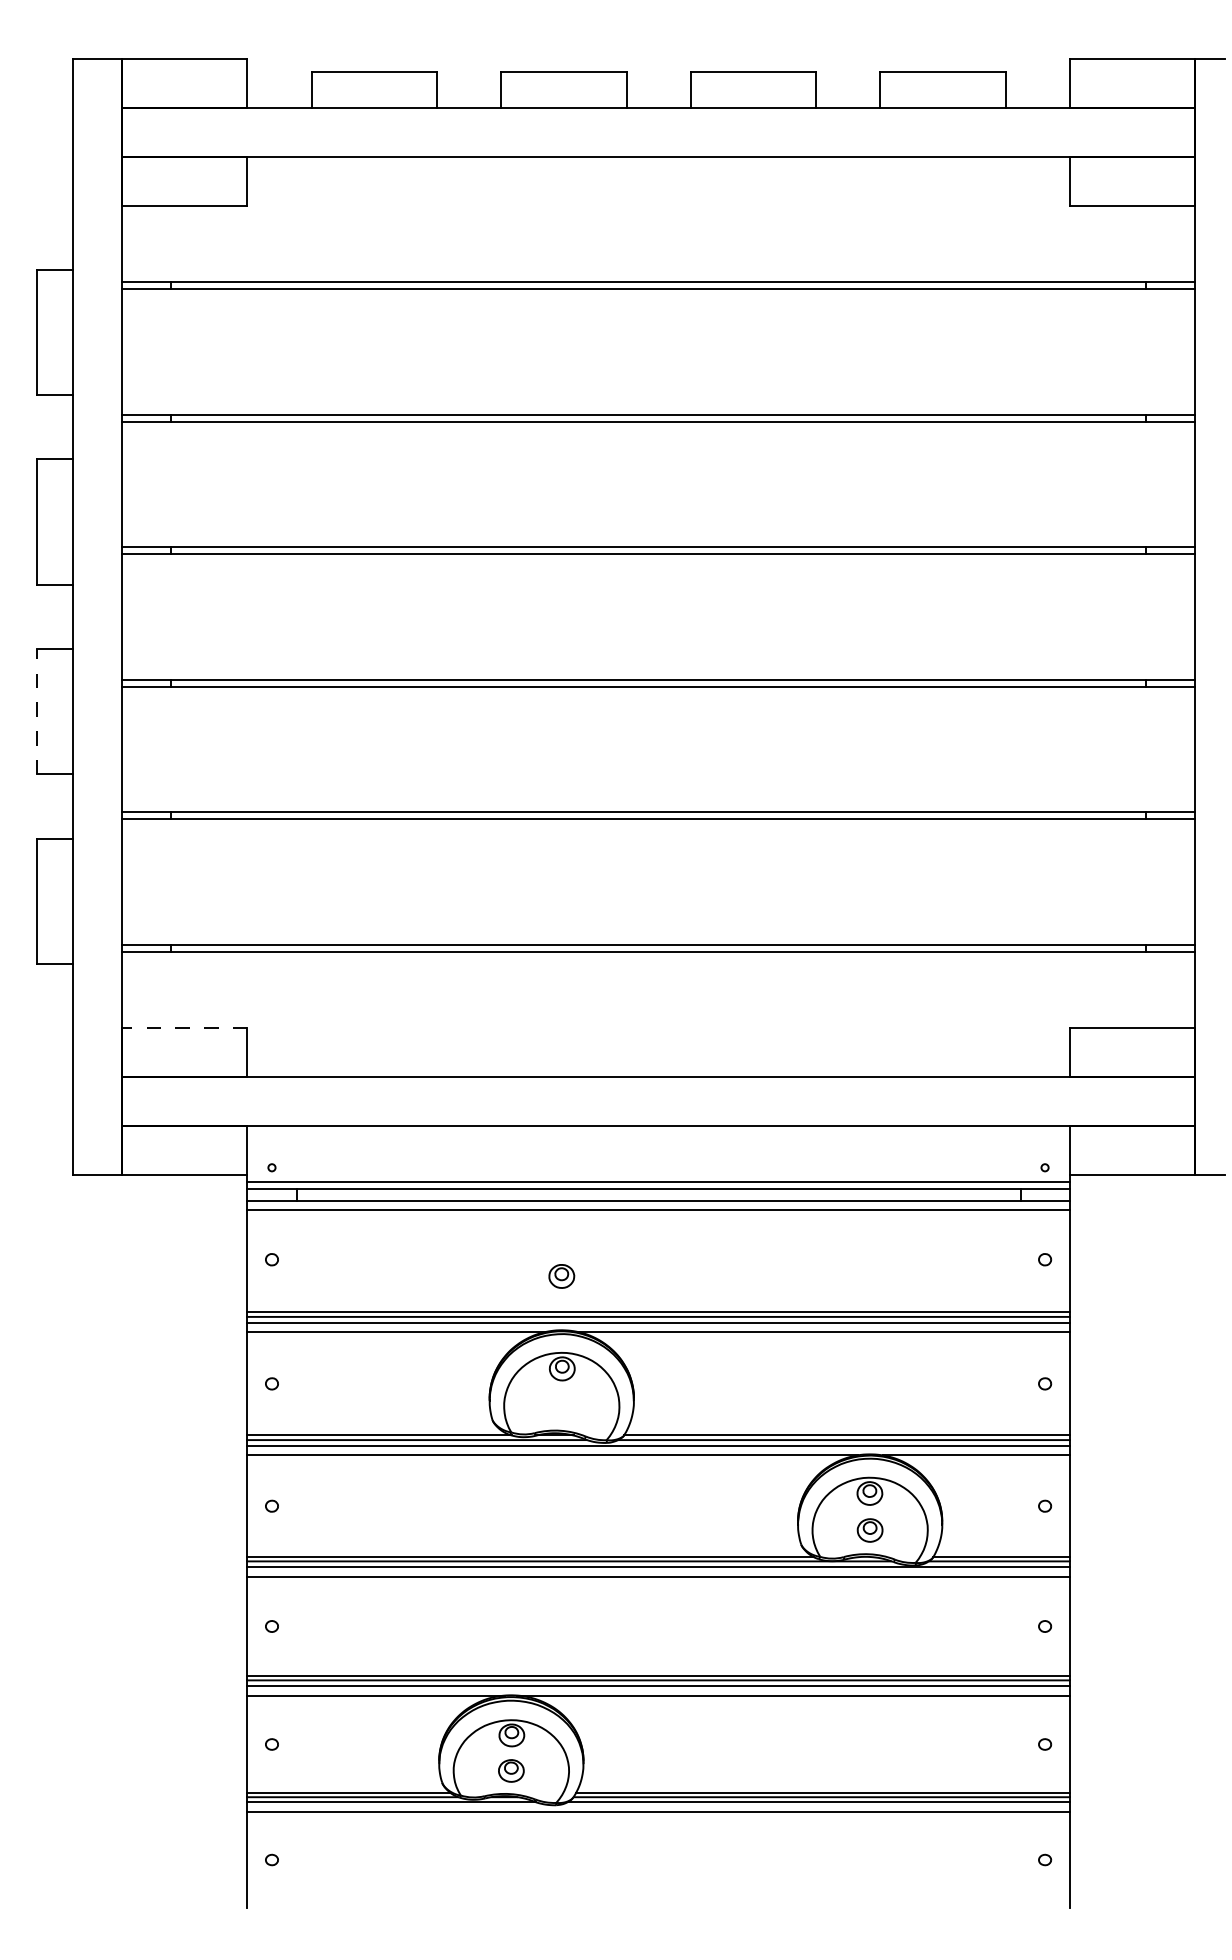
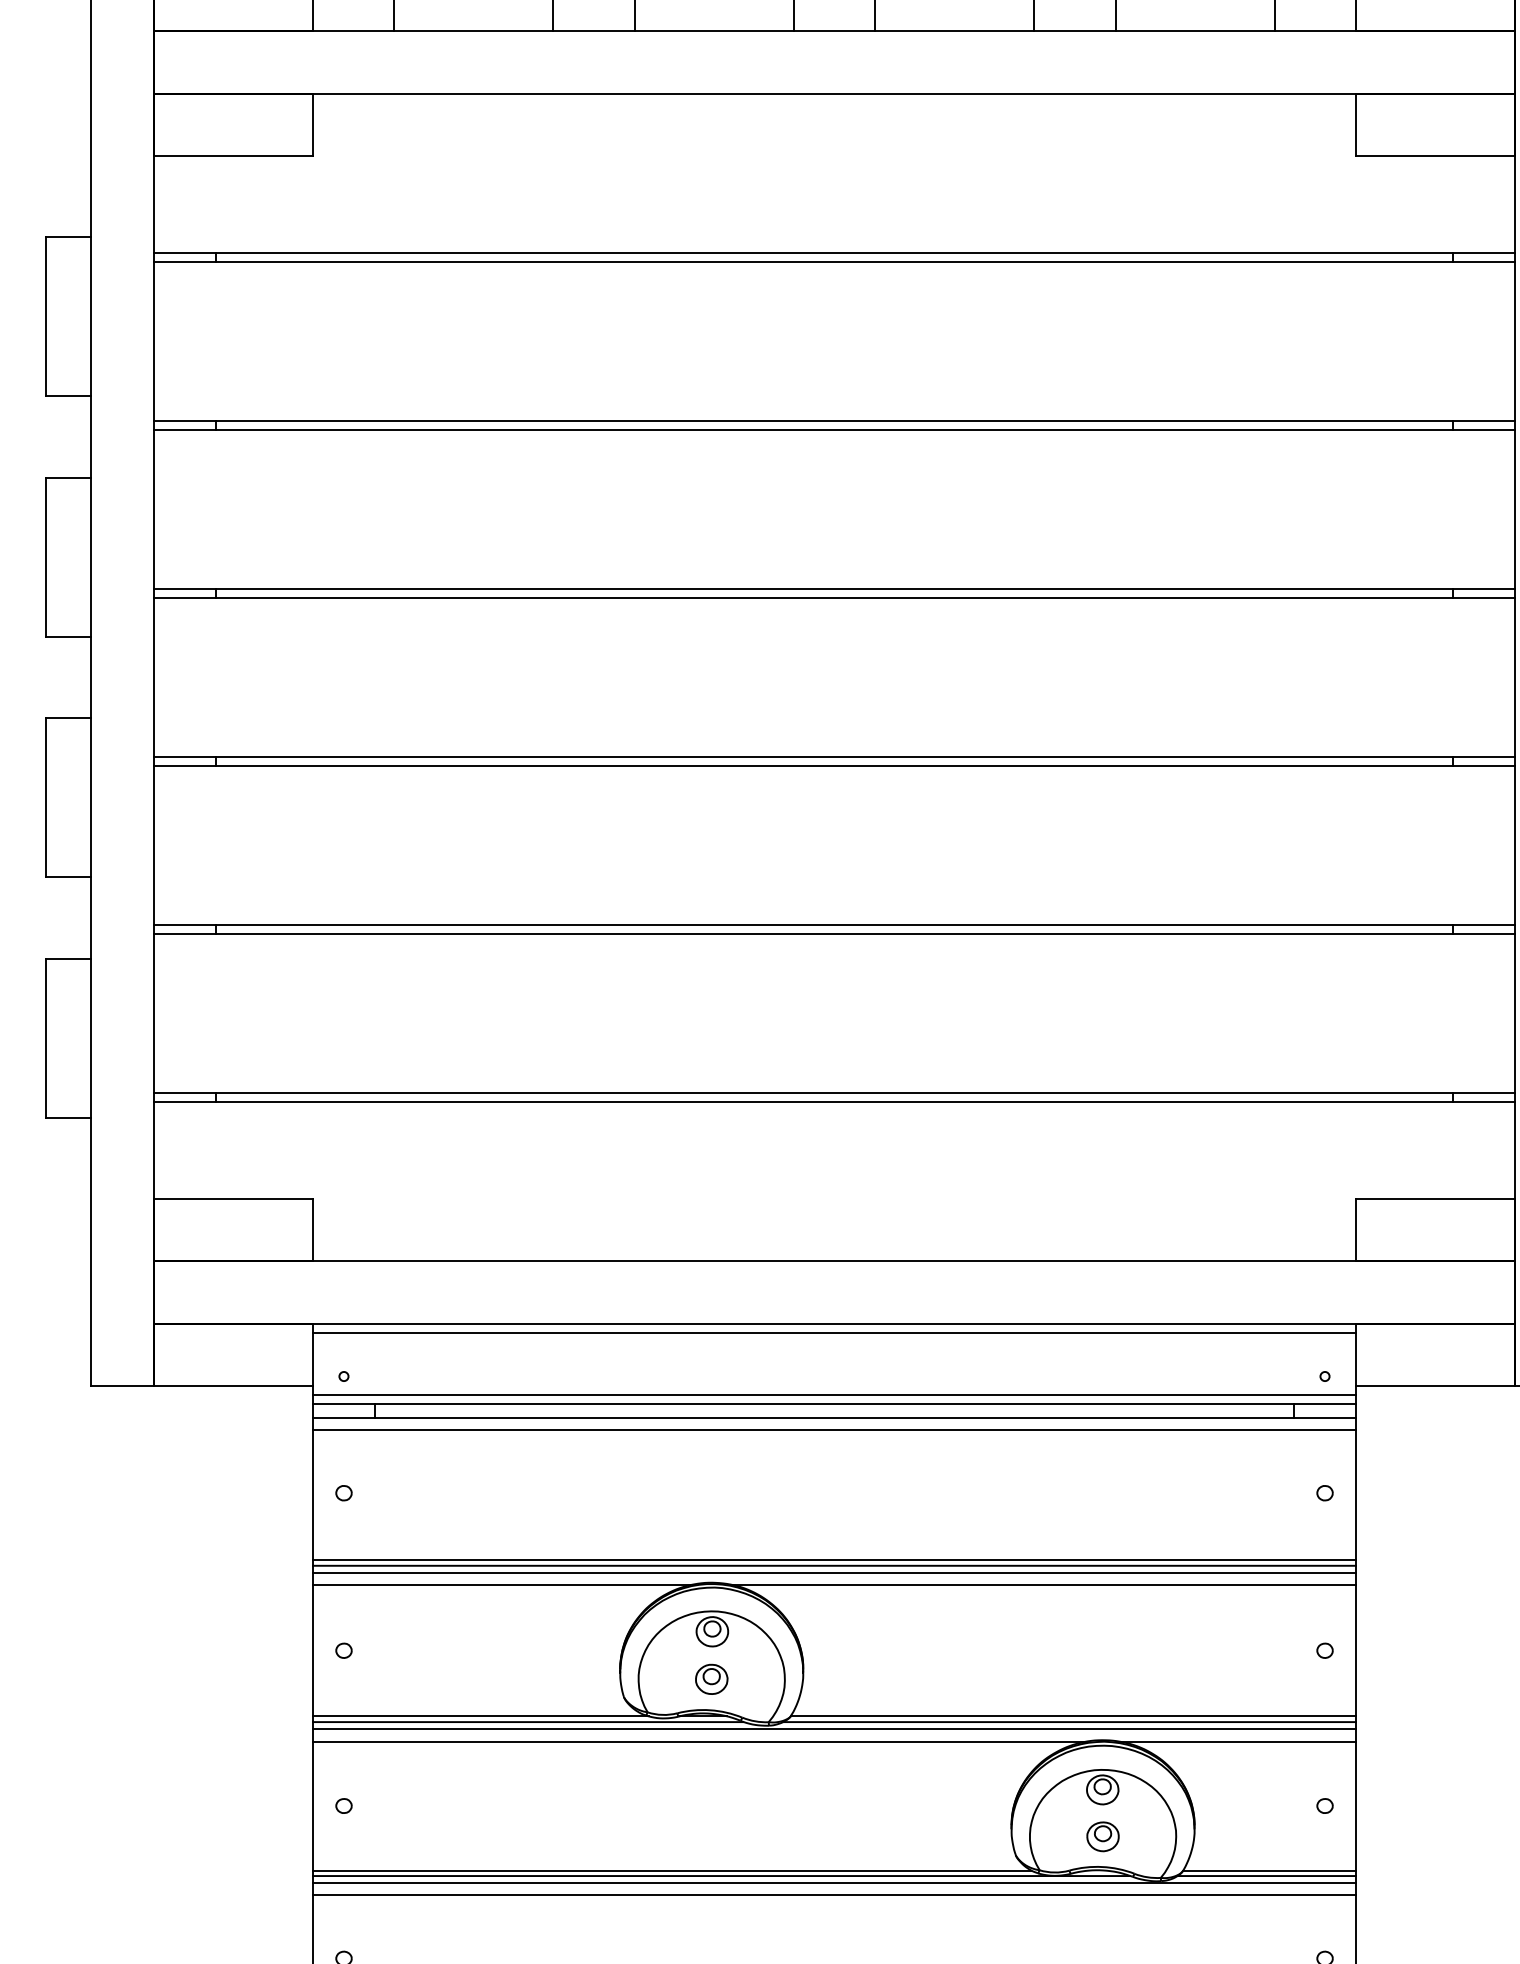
line: (36, 711) -> (45, 797), dashed -> solid
line: (184, 1028) -> (232, 1199), dashed -> solid
line: (658, 1133) -> (834, 1333), added
part: (561, 1276) -> (711, 1679), moved

